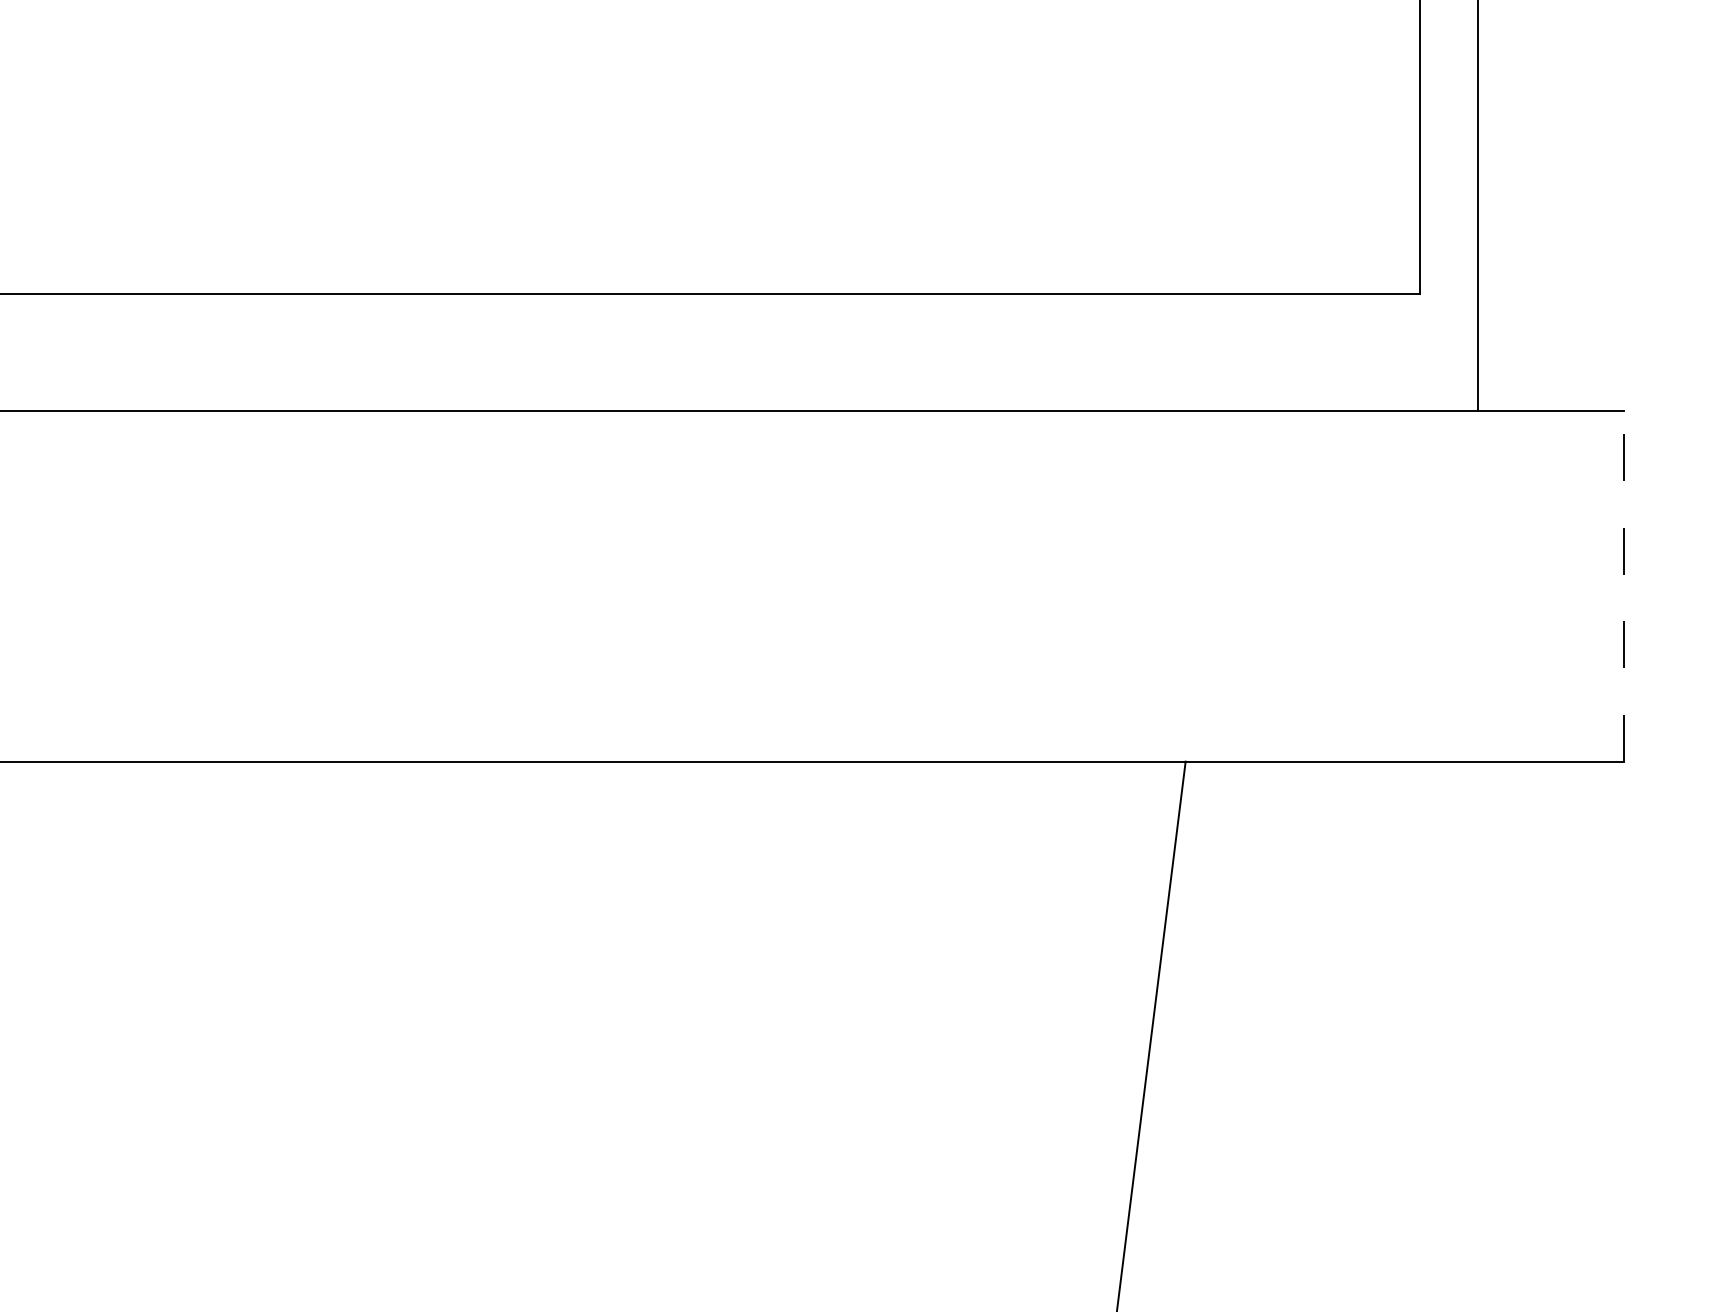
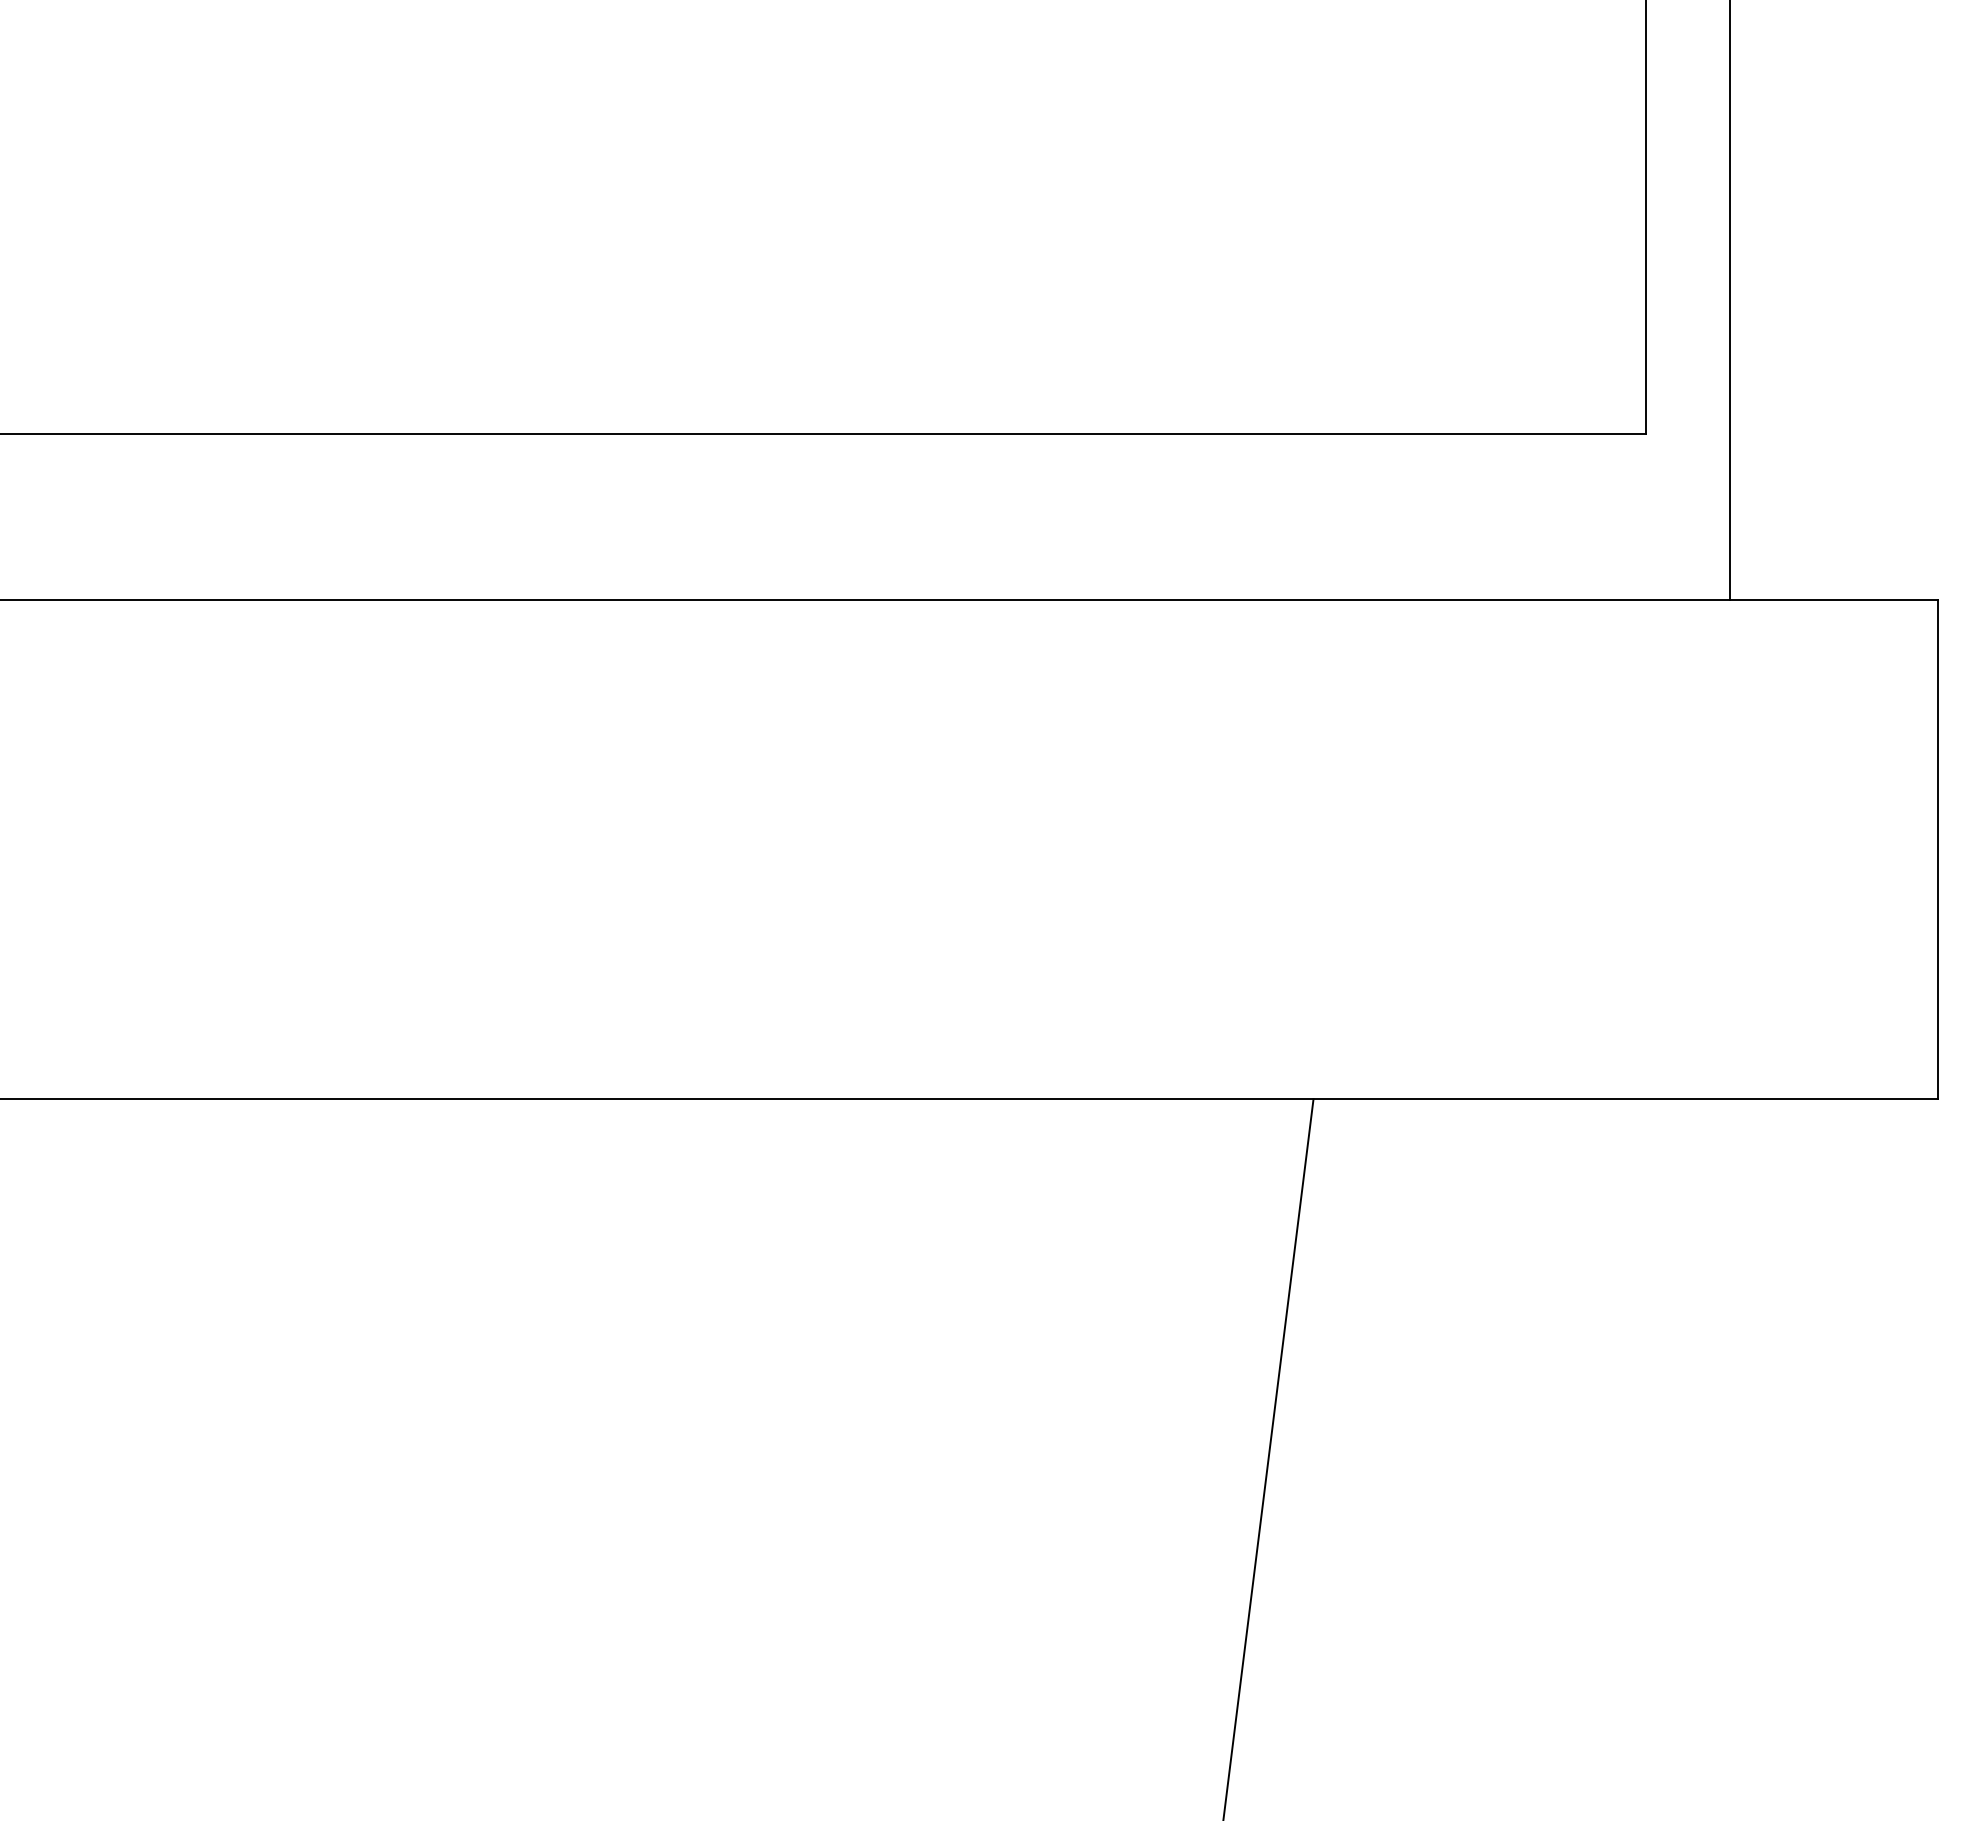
line: (1624, 585) -> (1937, 848), dashed -> solid

